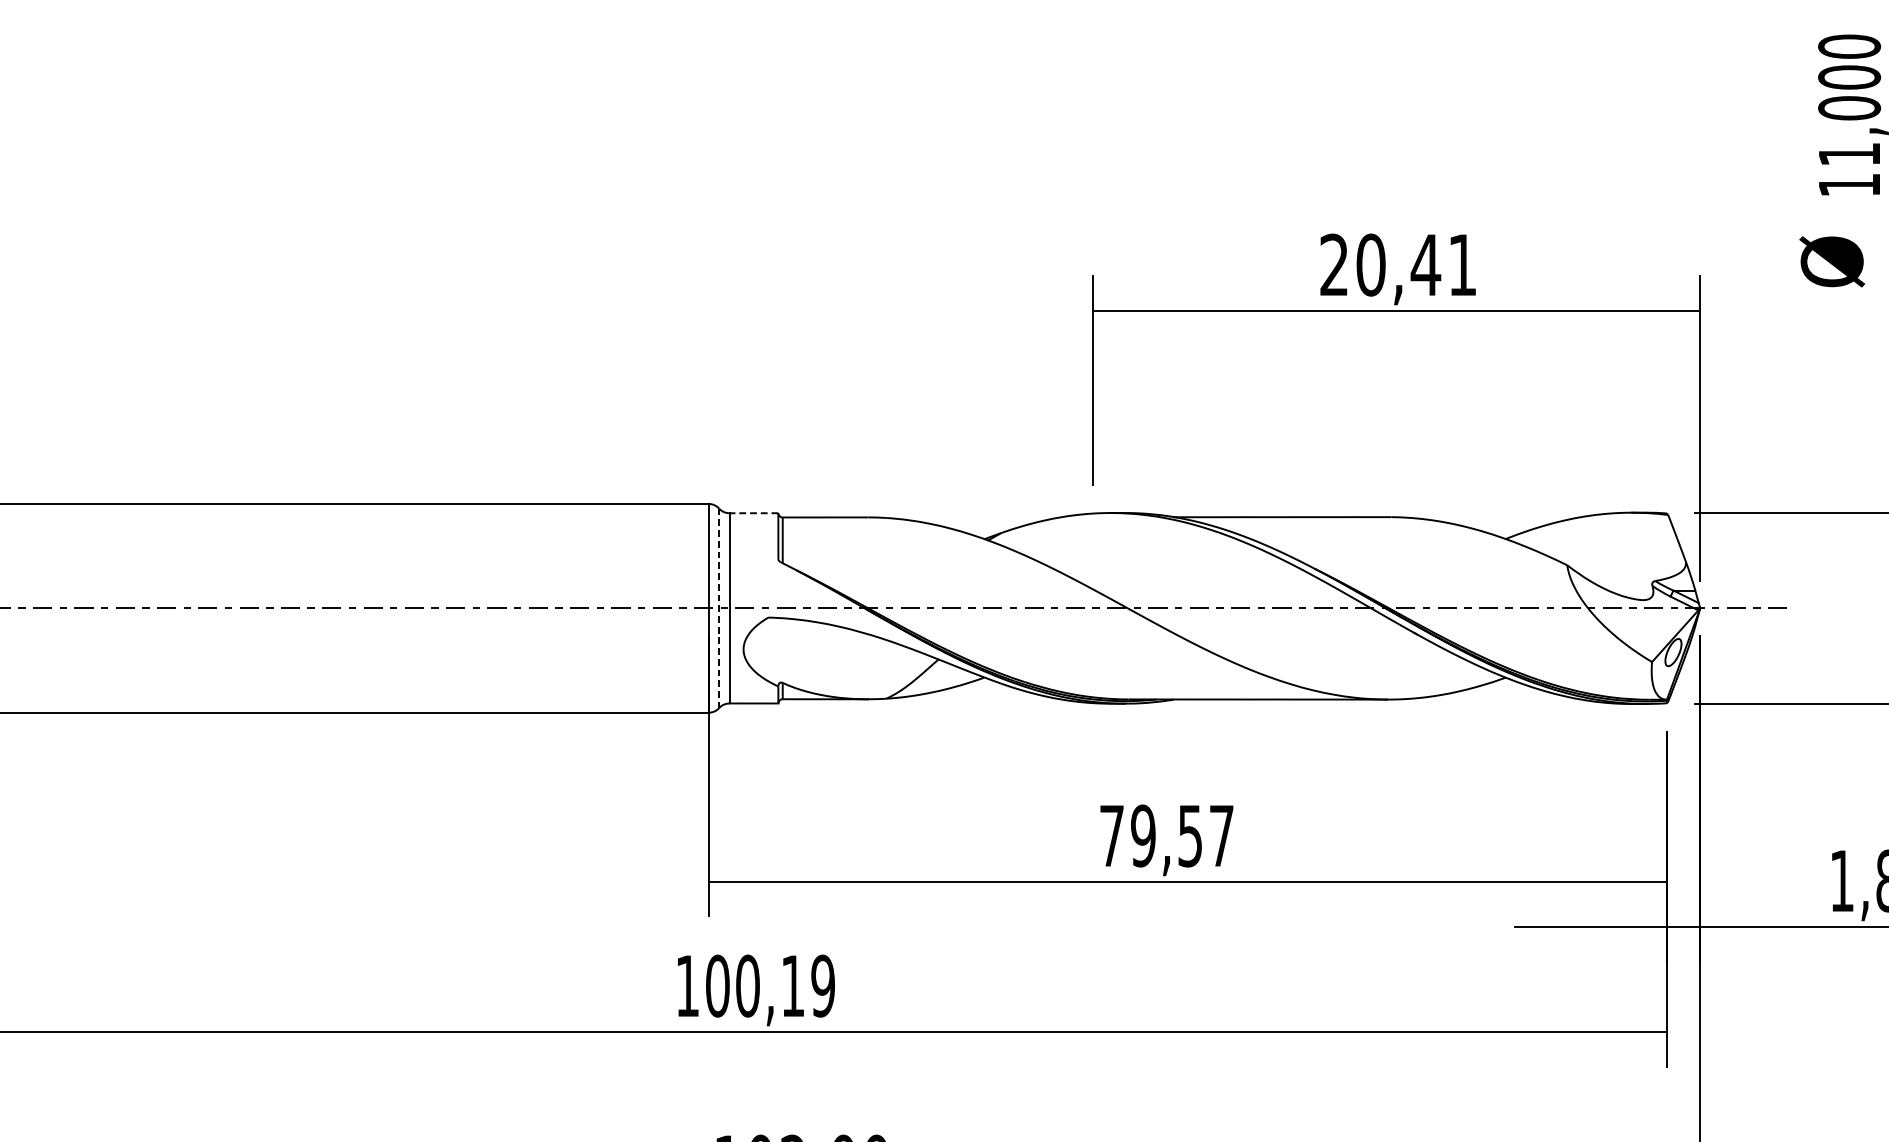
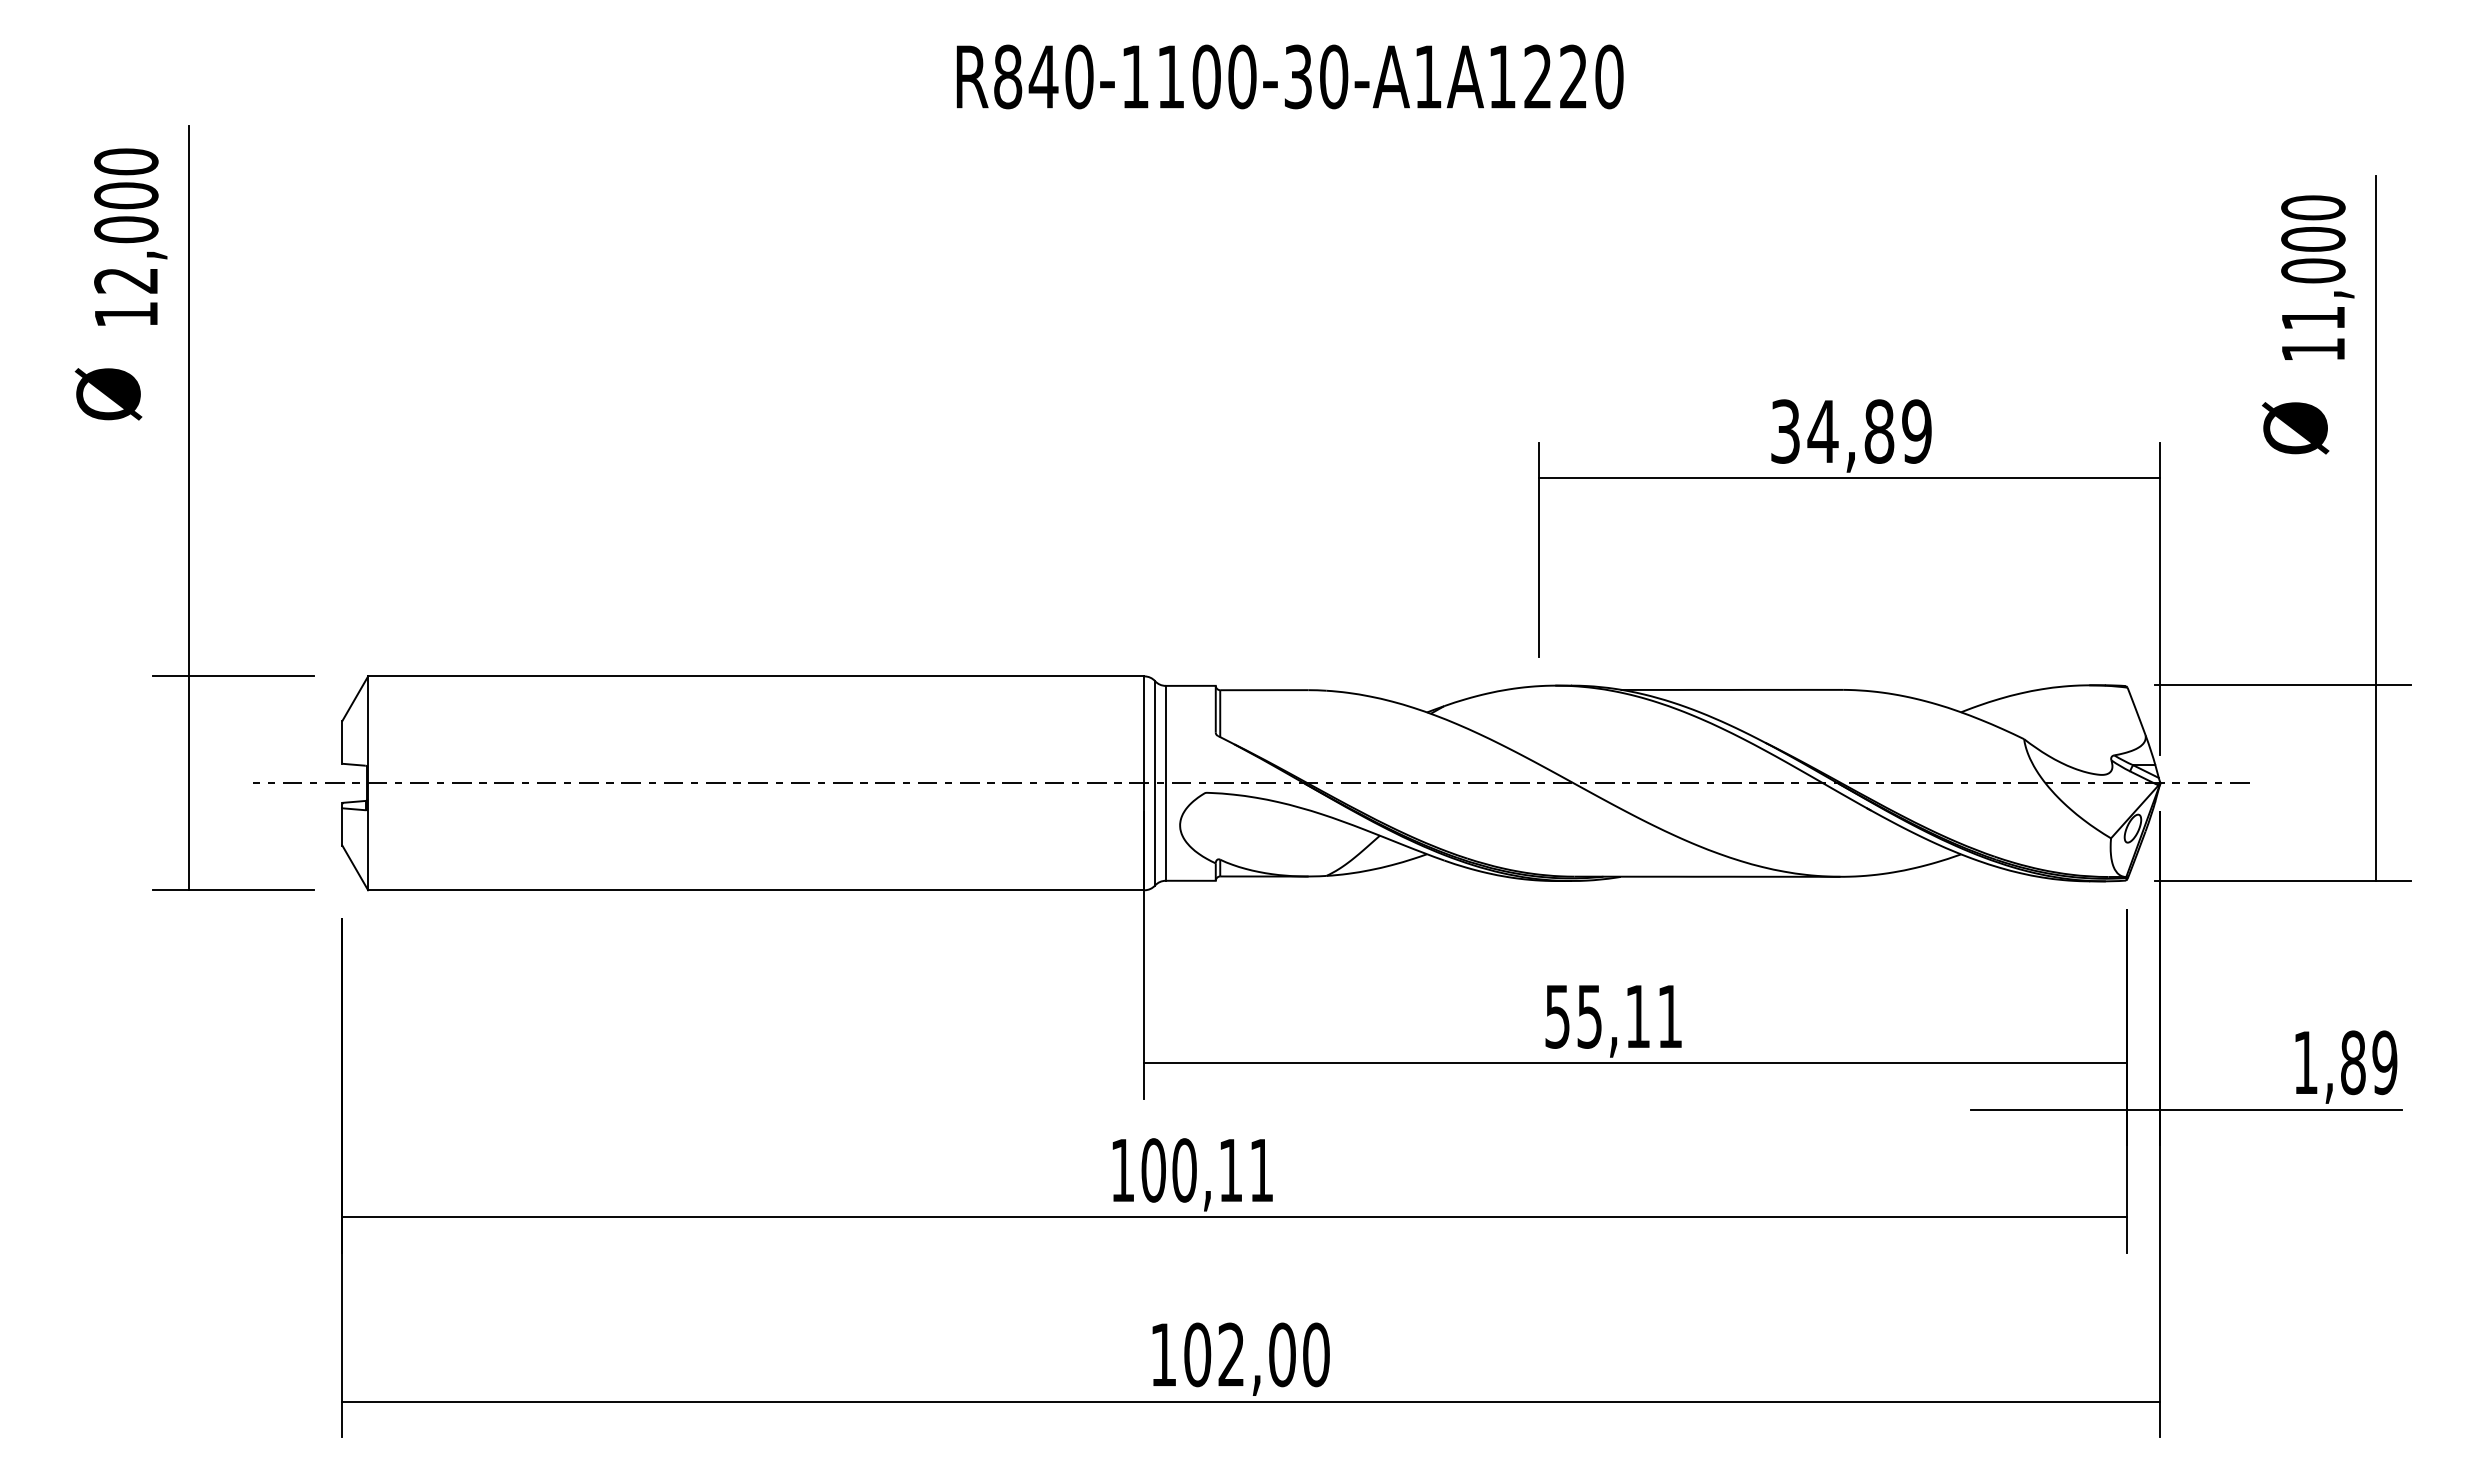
text: (1398, 264) -> (1851, 431), 20,41 -> 34,89
line: (753, 512) -> (1190, 685), dashed -> solid
line: (719, 608) -> (1155, 783), dashed -> solid
text: (1166, 835) -> (1613, 1016), 79,57 -> 55,11
text: (823, 986) -> (1261, 1170), 100,19 -> 100,11

